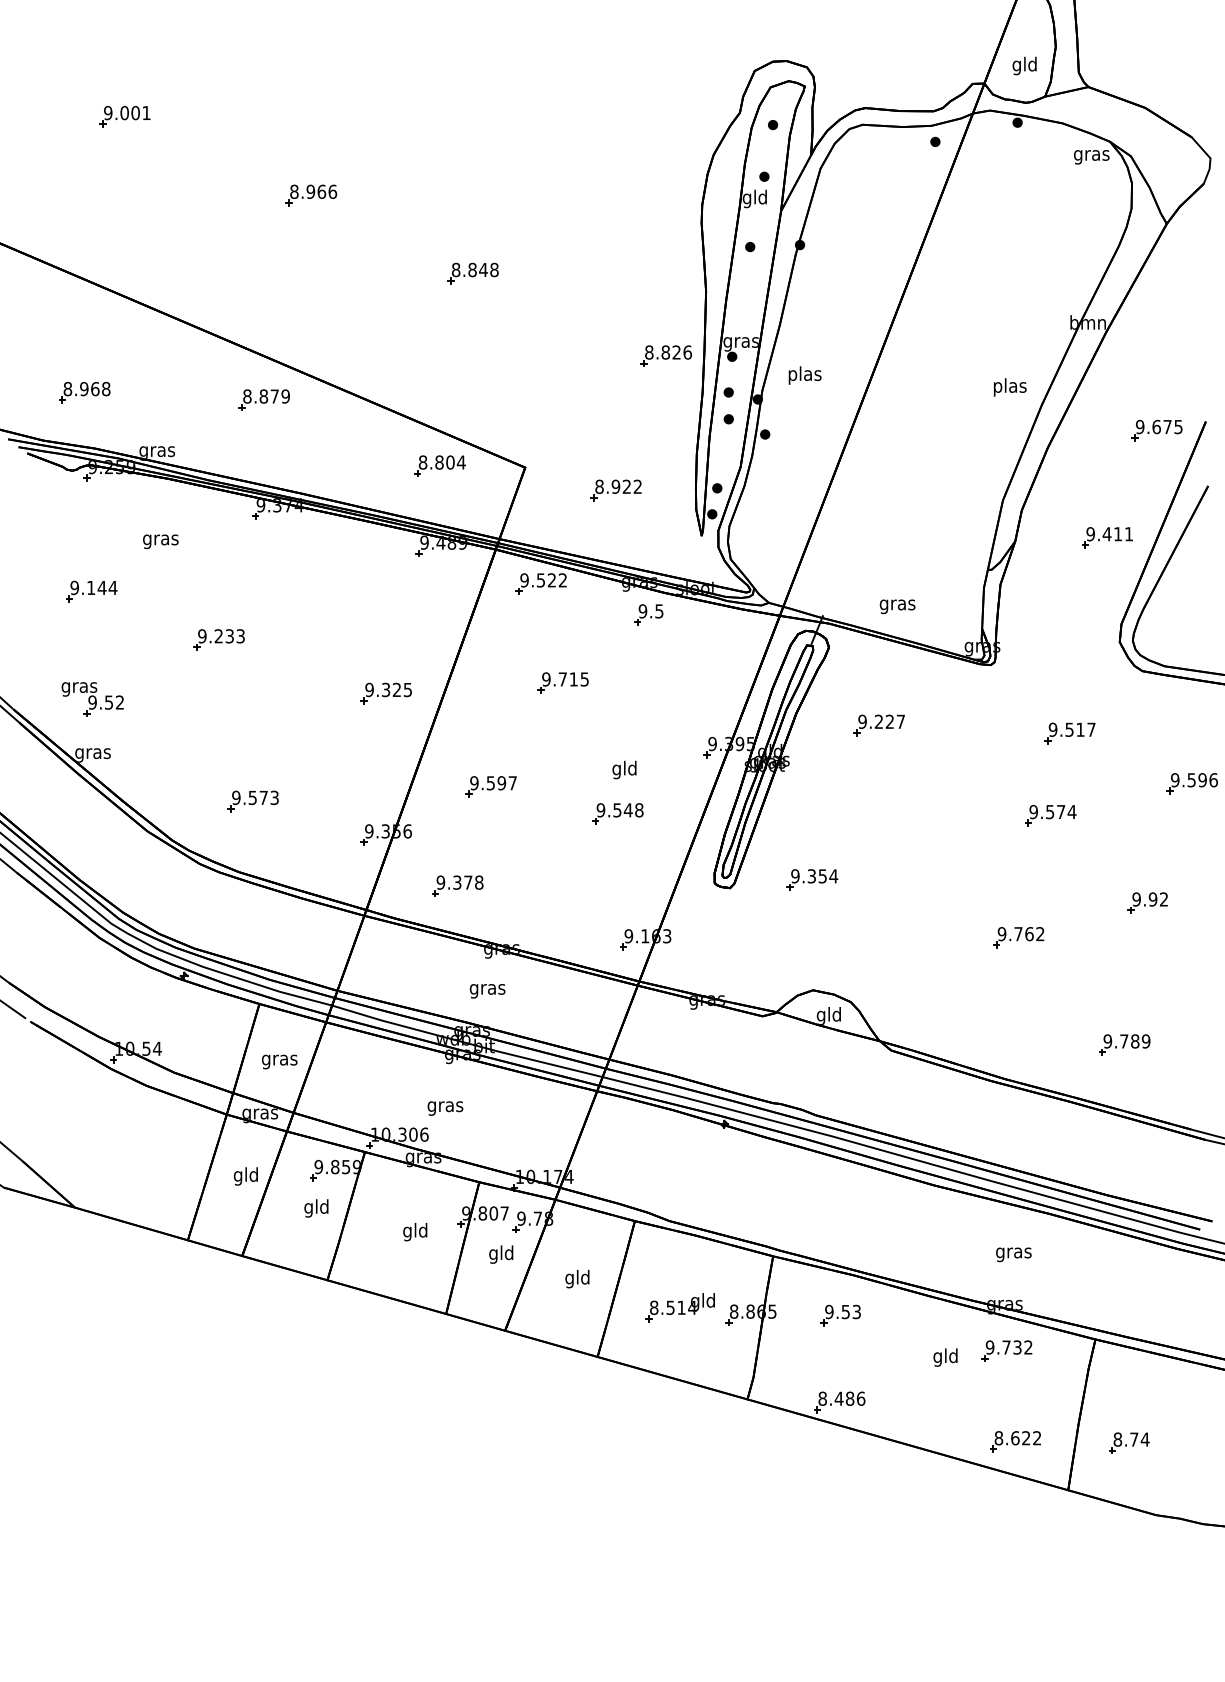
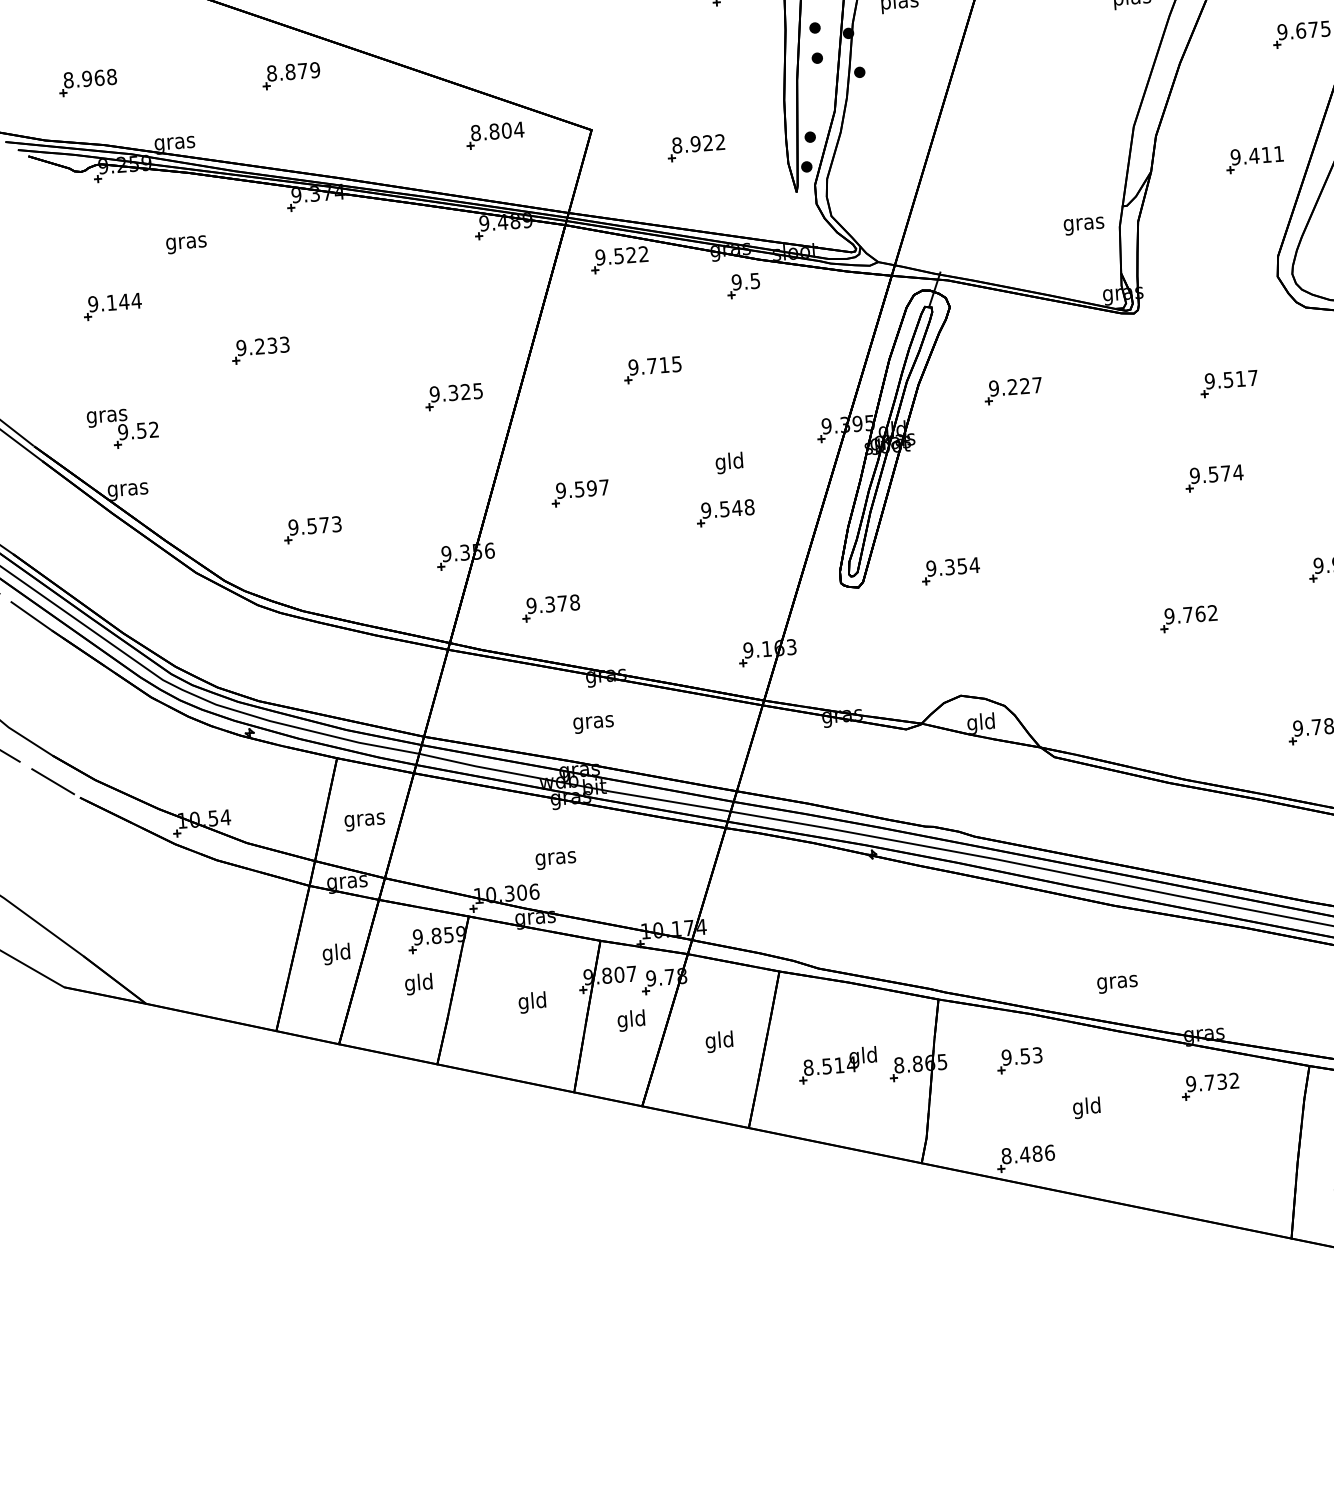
text: (897, 606) -> (1083, 225), moved
text: (1013, 1254) -> (1117, 984), moved
text: (945, 1357) -> (1086, 1107), moved
part: (1015, 1441) -> (1227, 1188), removed

